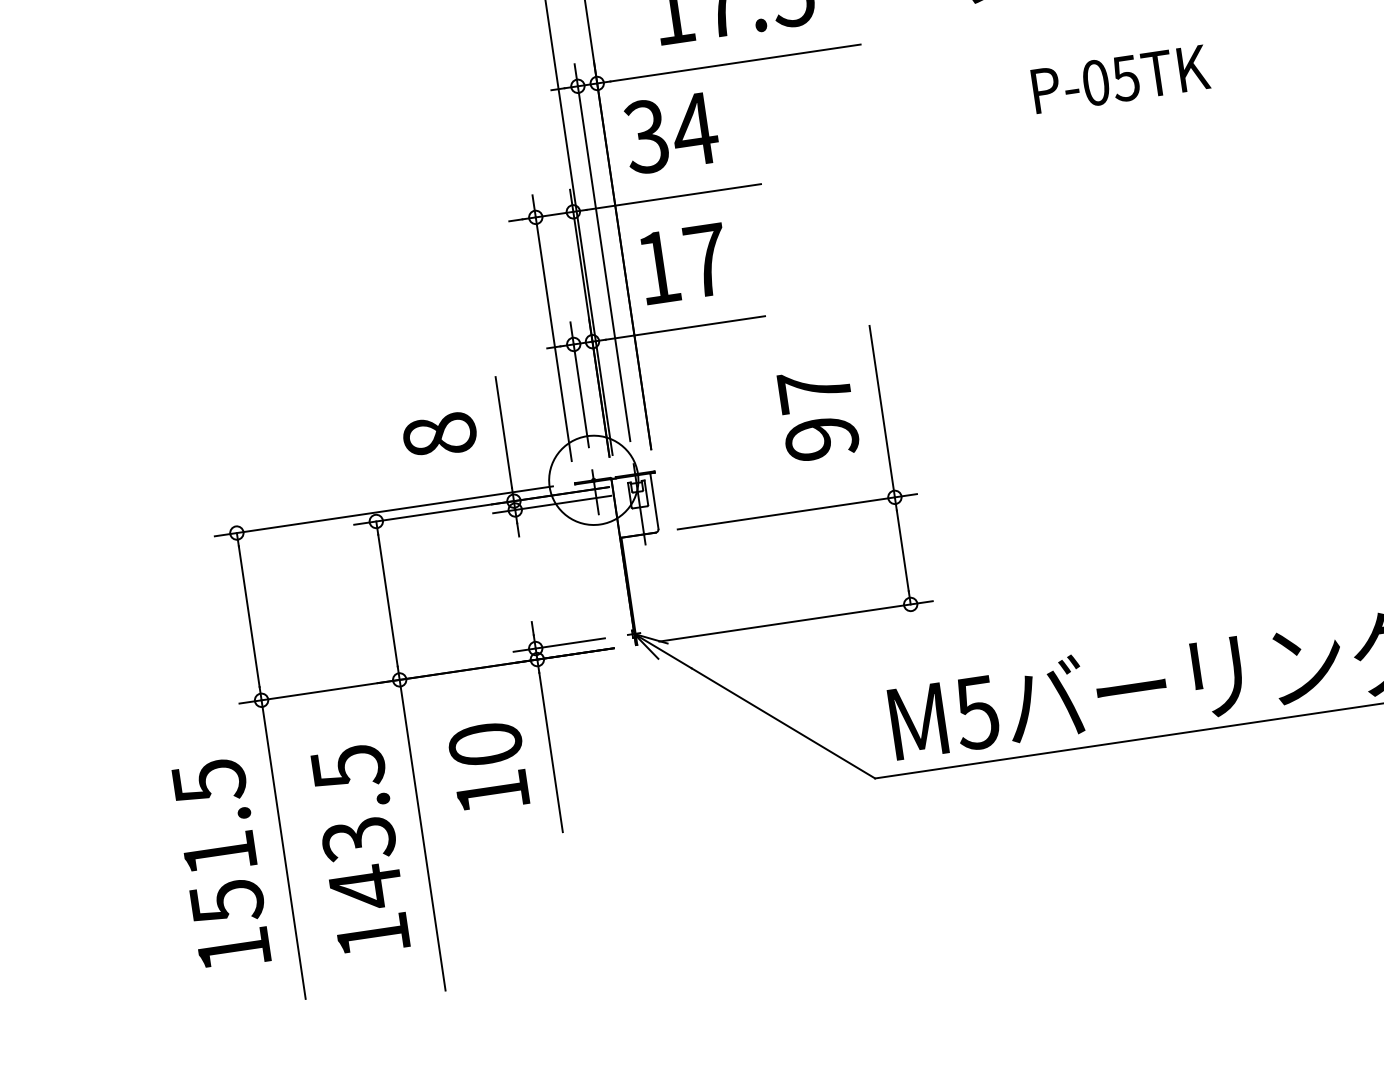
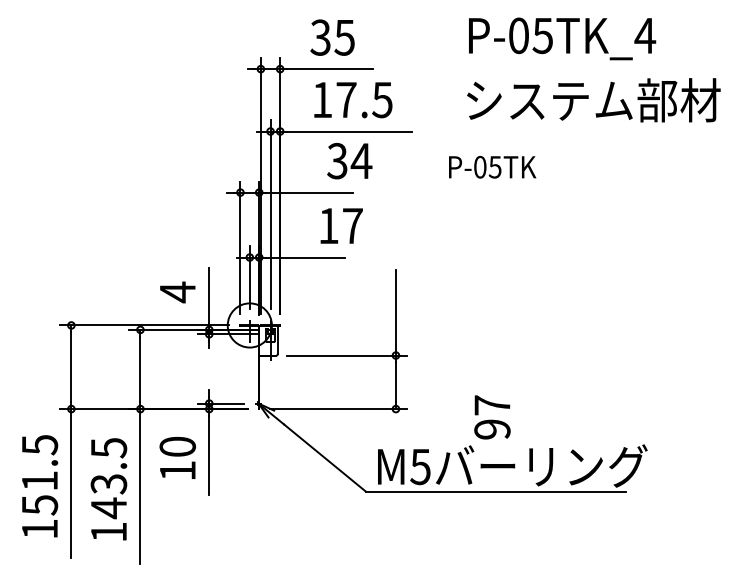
text: (1120, 77) -> (492, 166), moved
text: (670, 133) -> (349, 161), moved
text: (683, 262) -> (341, 225), moved
text: (818, 414) -> (492, 417), moved
text: (439, 435) -> (177, 292), 8 -> 4

